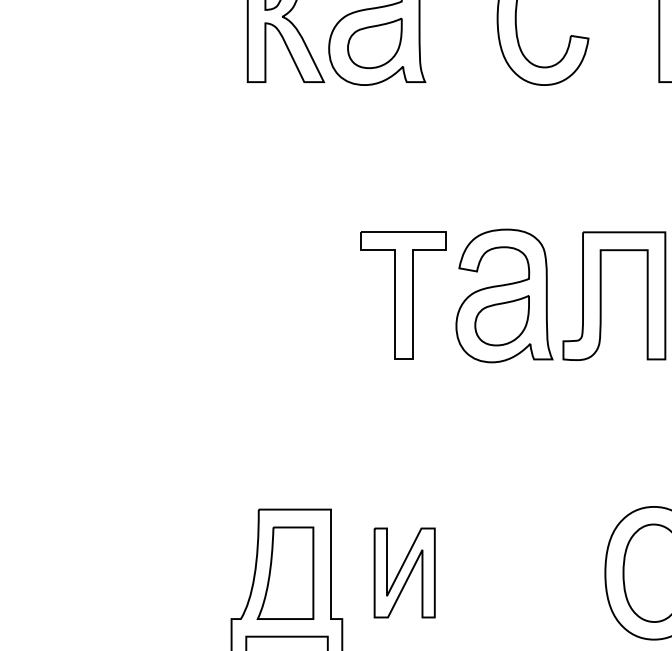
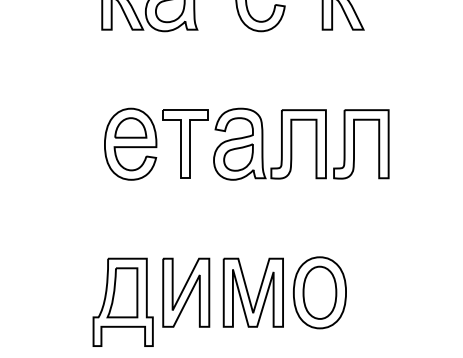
part: (300, 294) -> (130, 143), added
part: (405, 572) -> (186, 292), size x1.43
part: (528, 572) -> (252, 292), added

